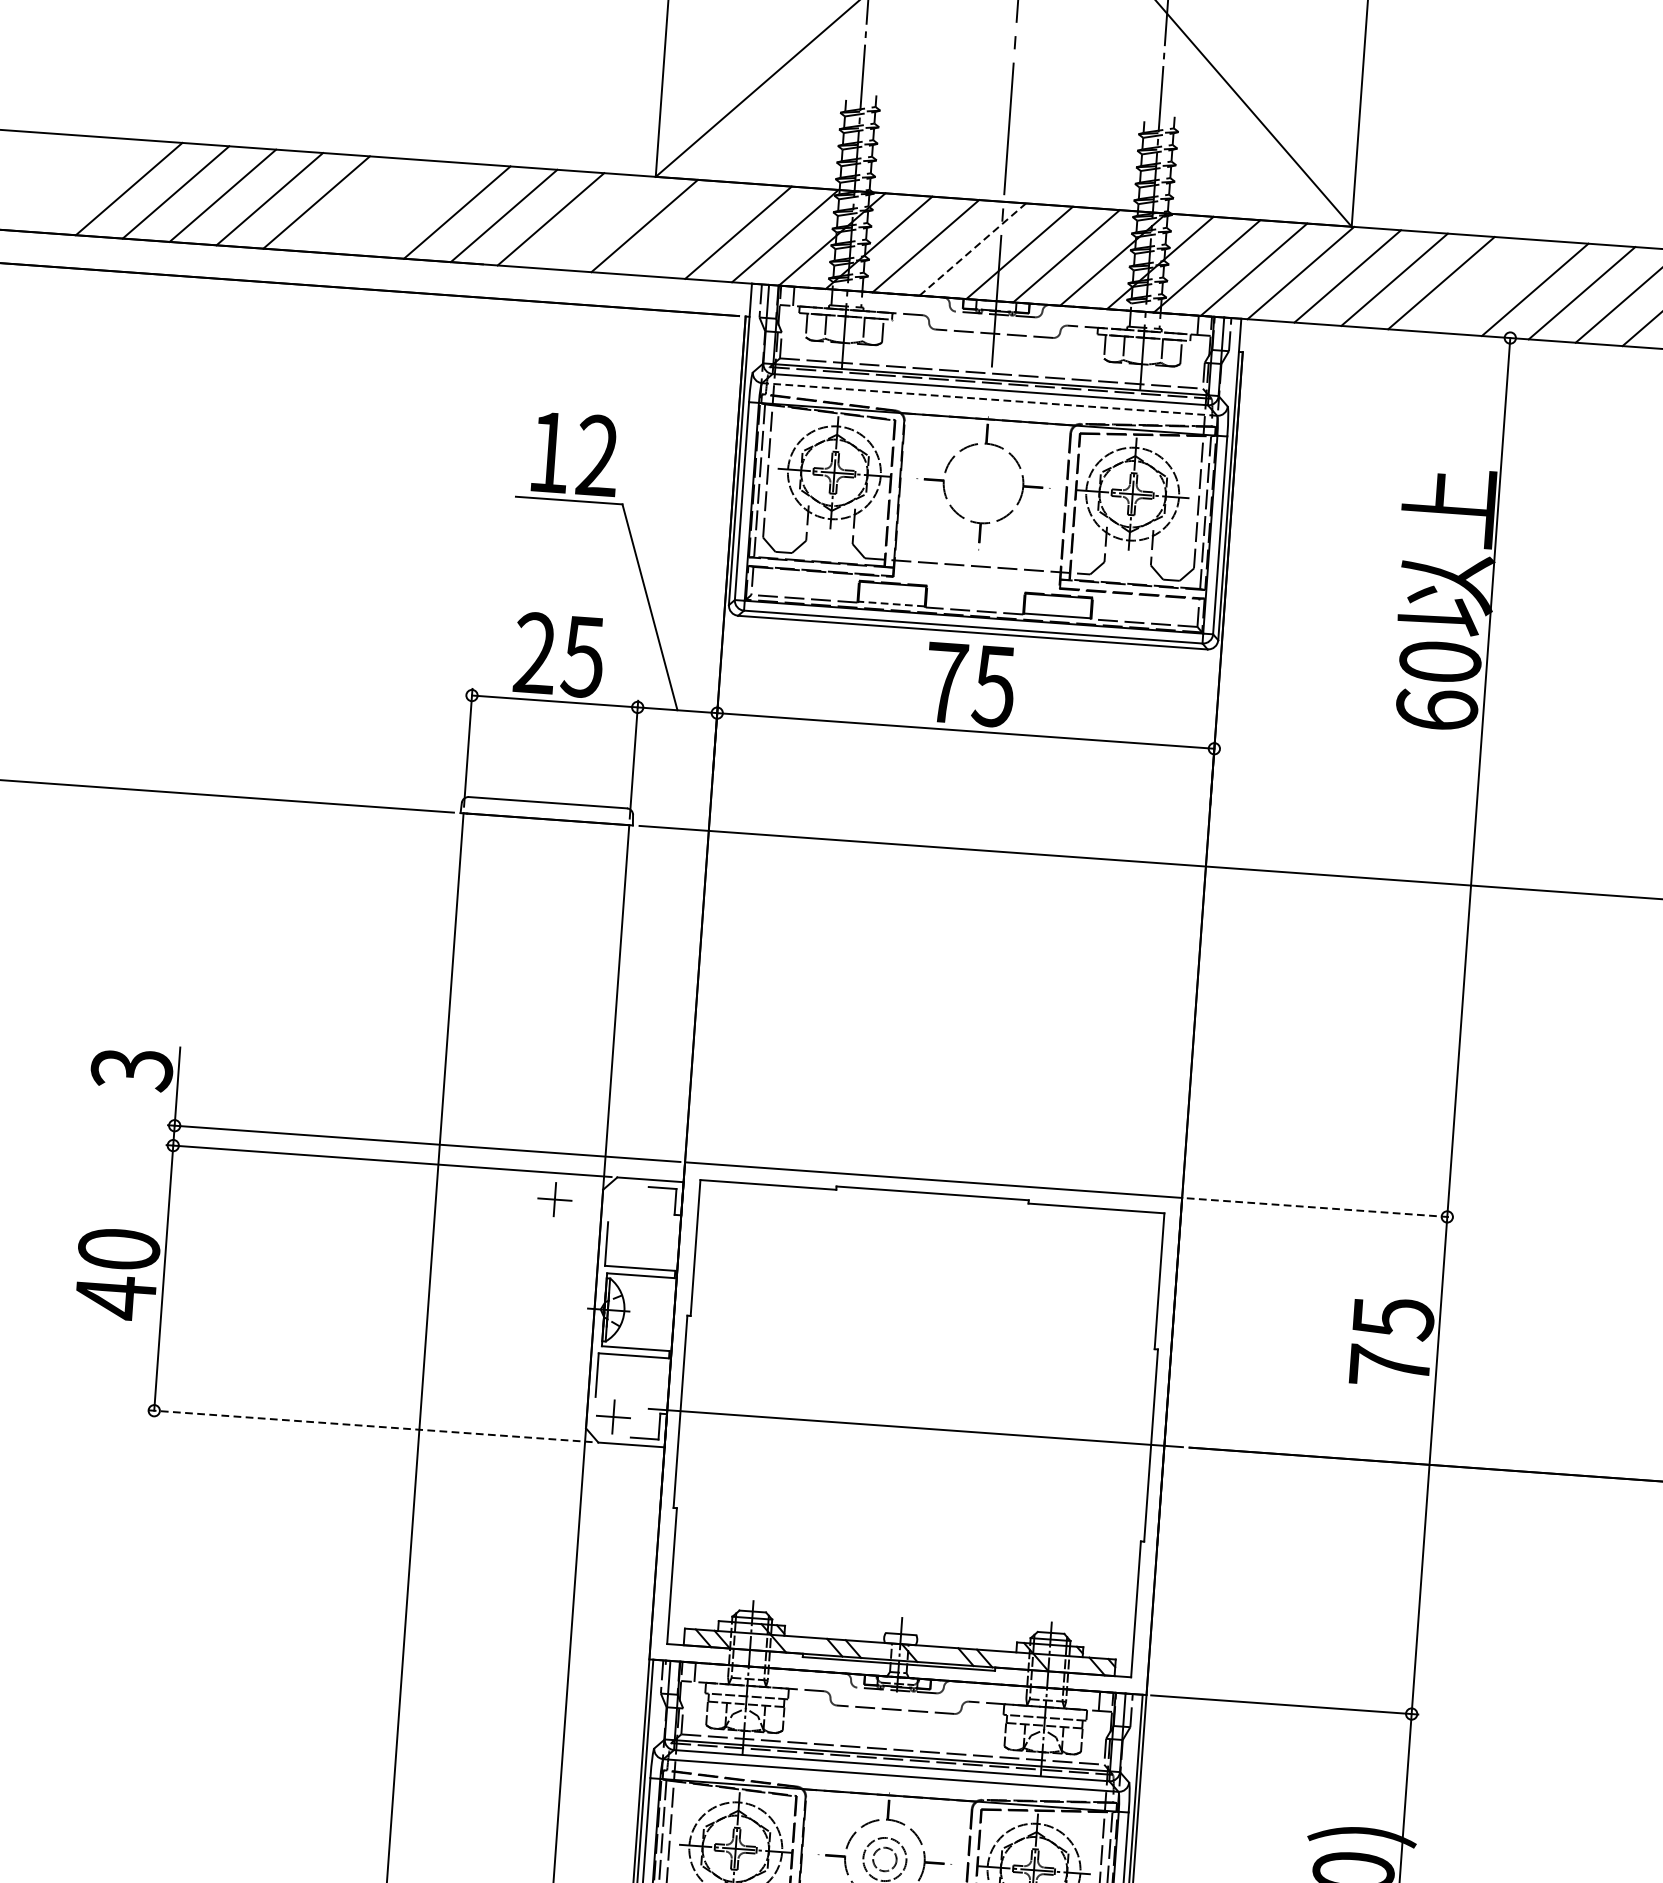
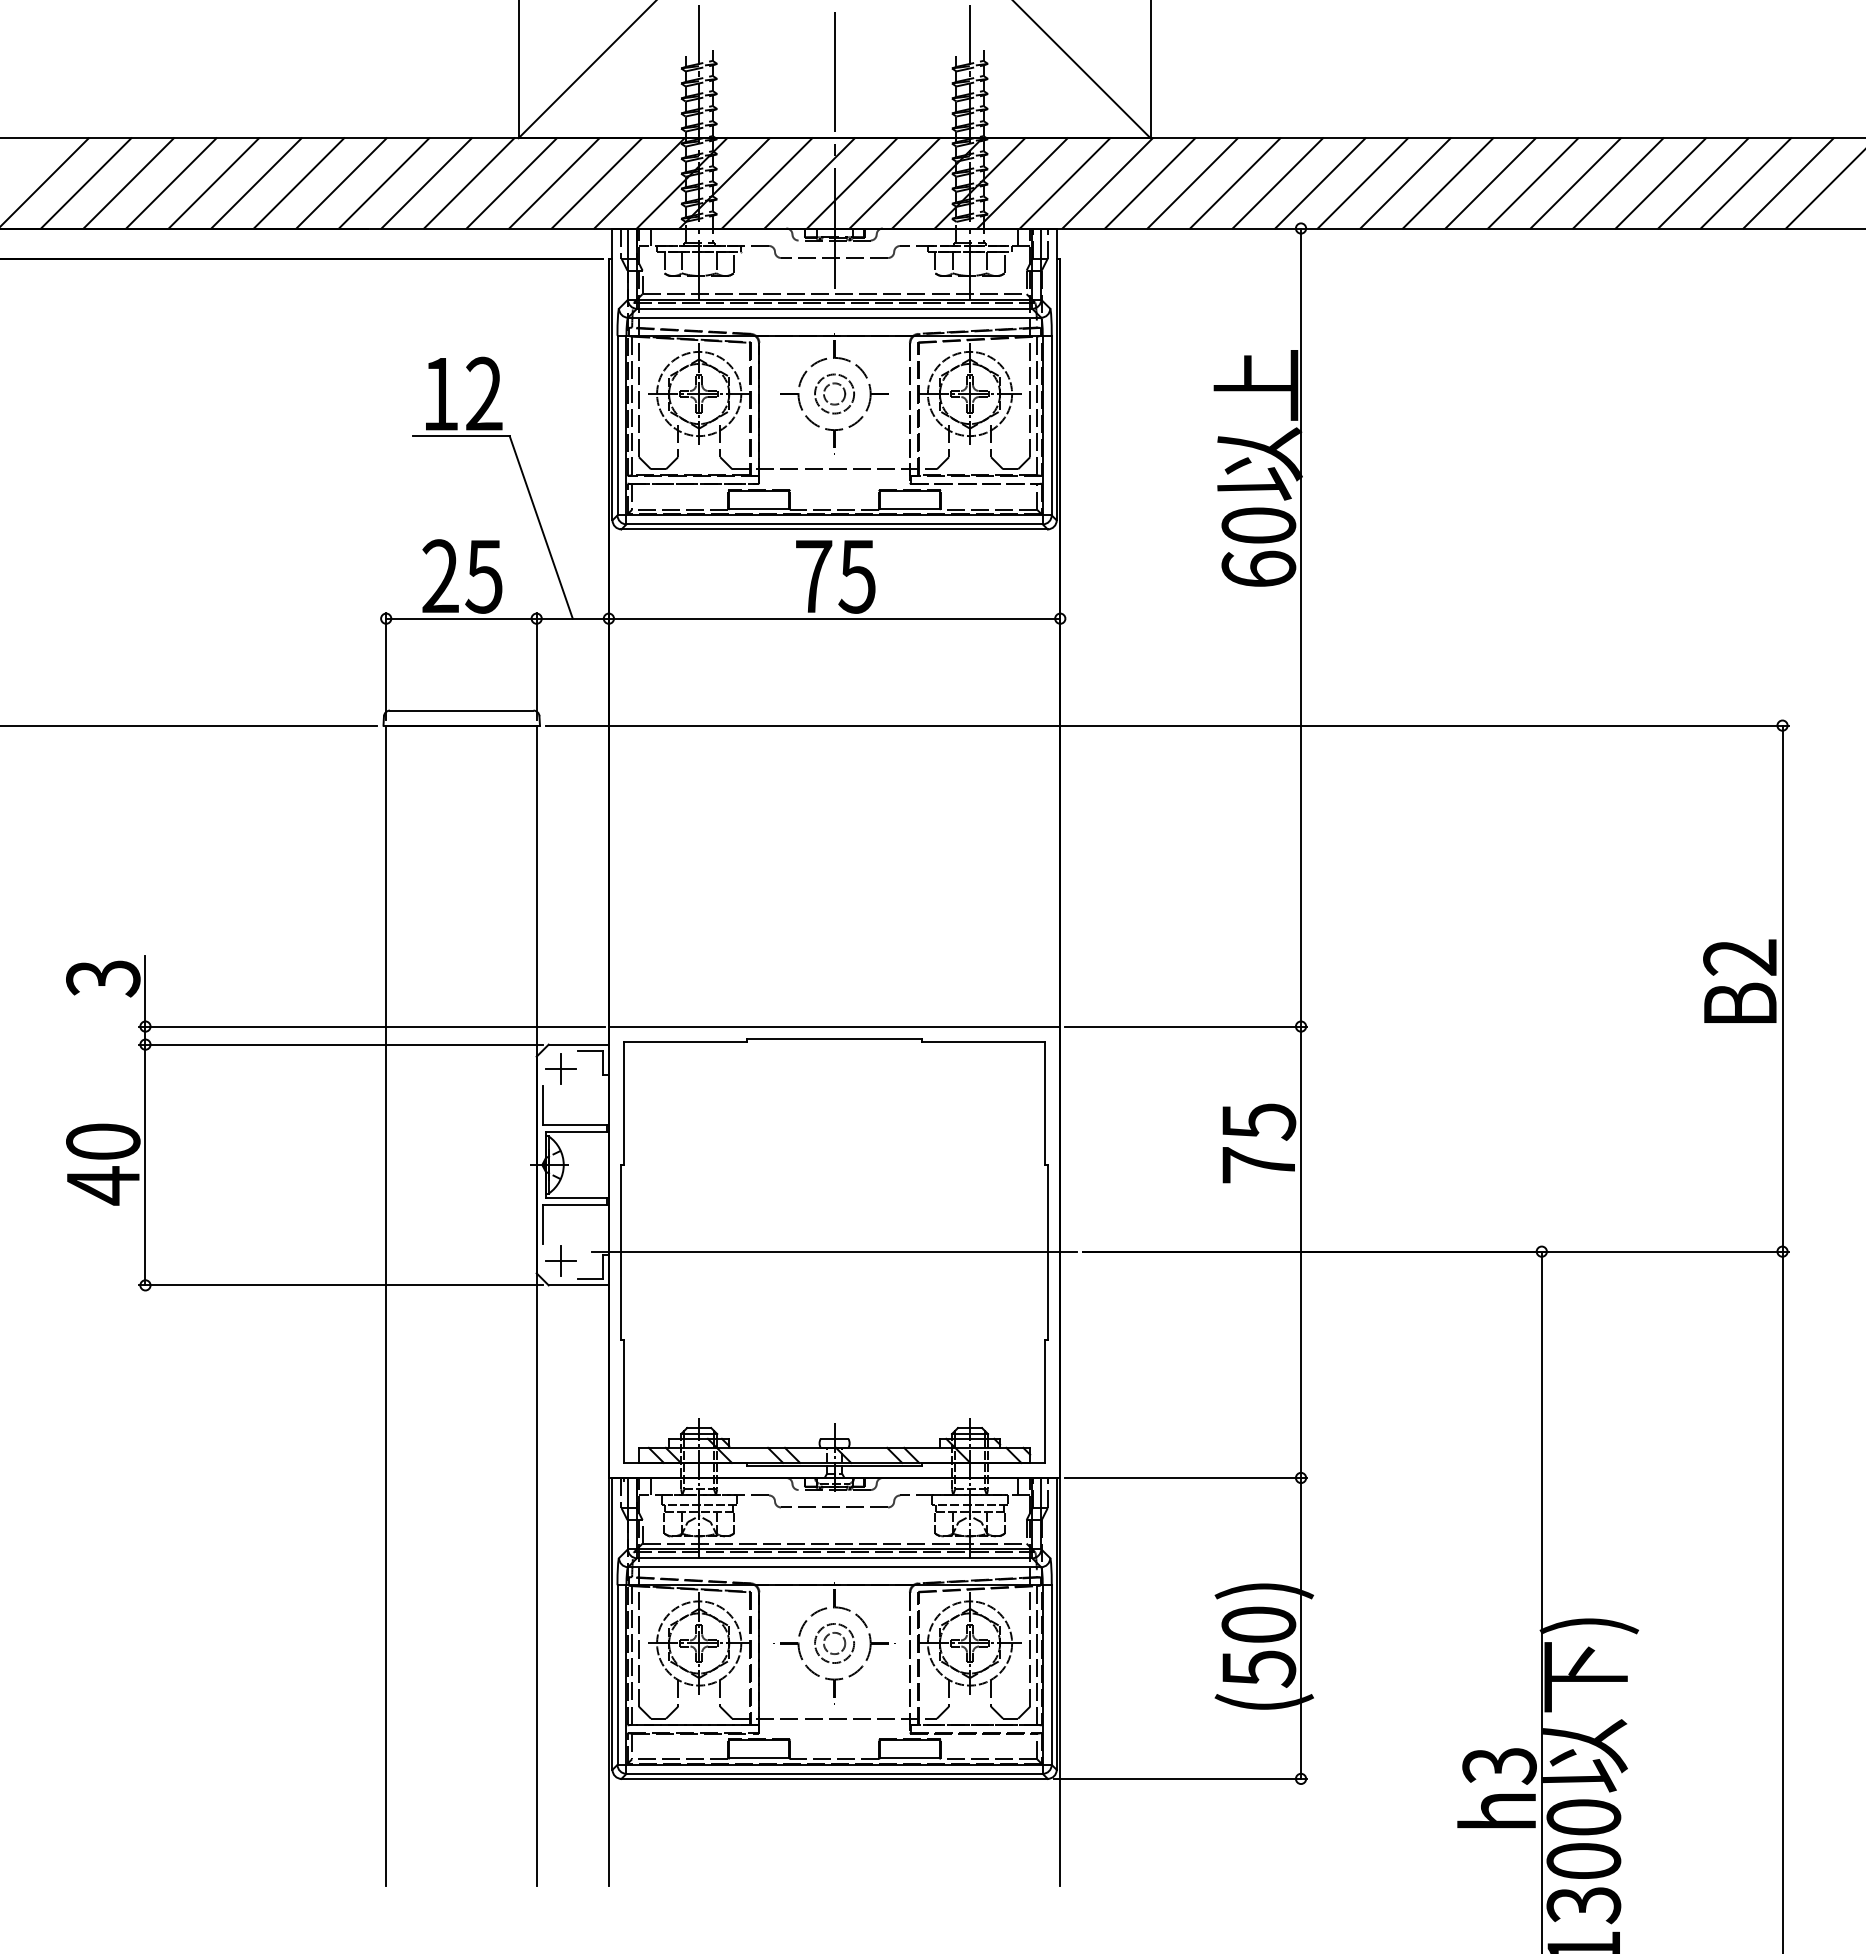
line: (363, 206) -> (256, 183), added
line: (409, 209) -> (298, 183), added
line: (598, 222) -> (469, 183), added
line: (691, 229) -> (554, 183), added
line: (972, 249) -> (809, 183), dashed -> solid
line: (1487, 286) -> (1277, 183), added
line: (989, 399) -> (834, 317), dashed -> solid
part: (988, 474) -> (838, 385), added
line: (890, 603) -> (758, 508), dashed -> solid
part: (554, 1199) -> (560, 1068), moved
line: (1321, 1207) -> (1186, 1026), dashed -> solid
line: (369, 1426) -> (340, 1285), dashed -> solid

